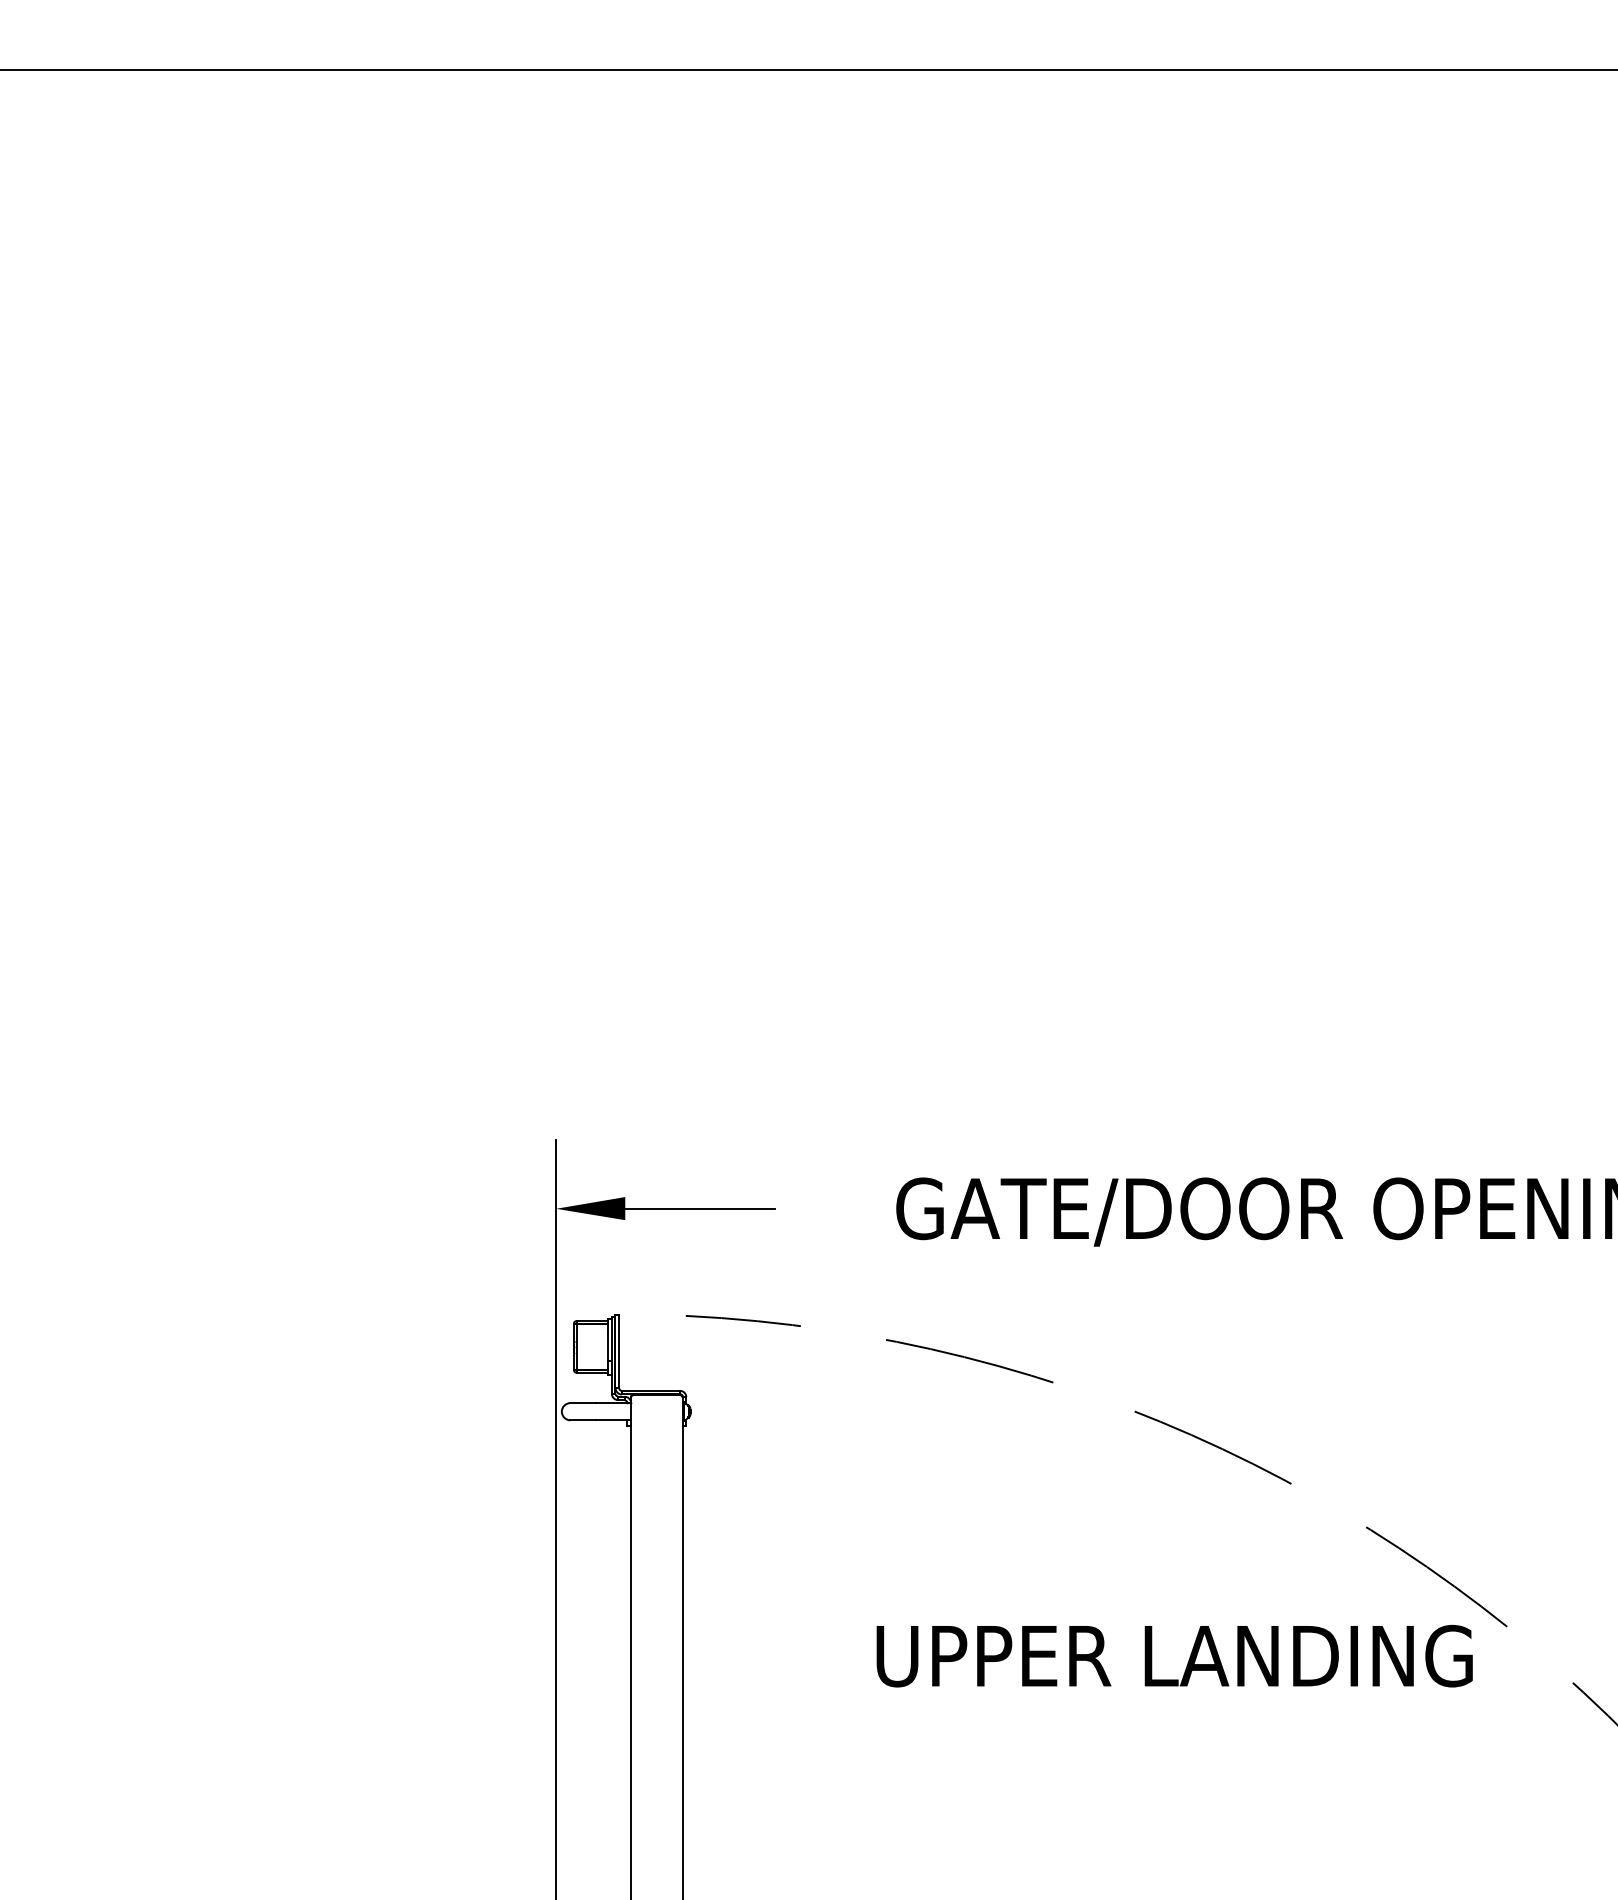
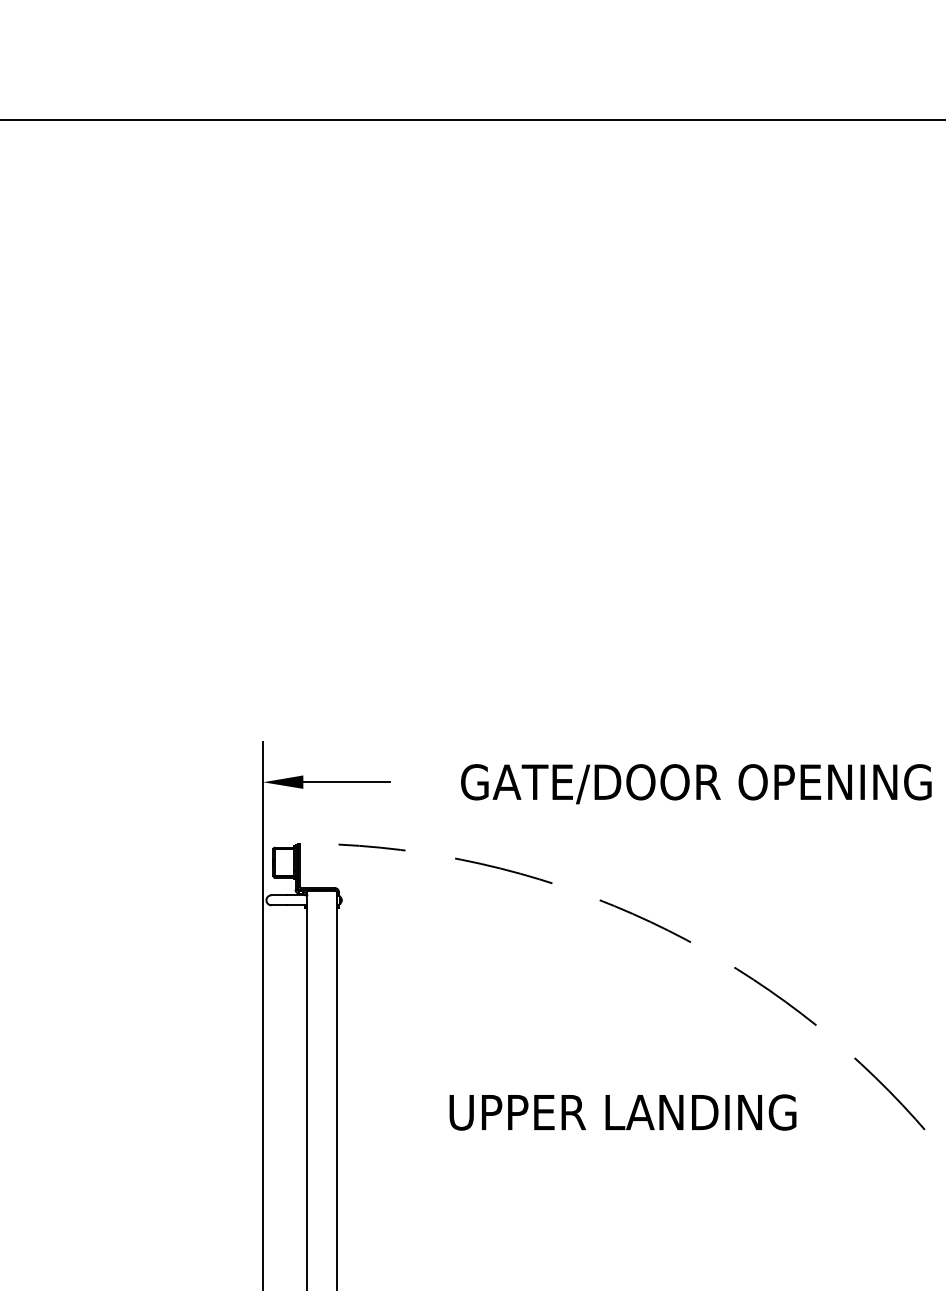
text: (1173, 1656) -> (622, 1112), moved

